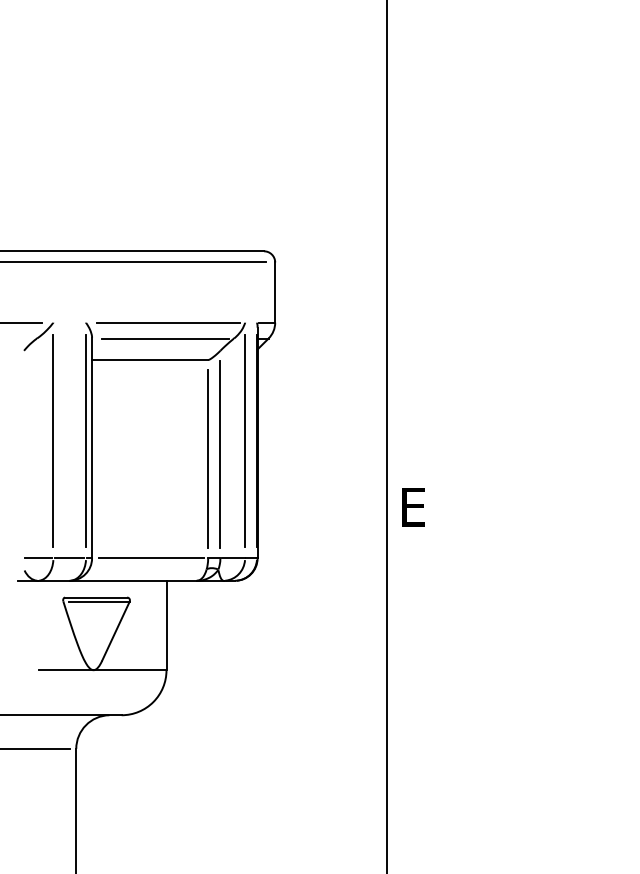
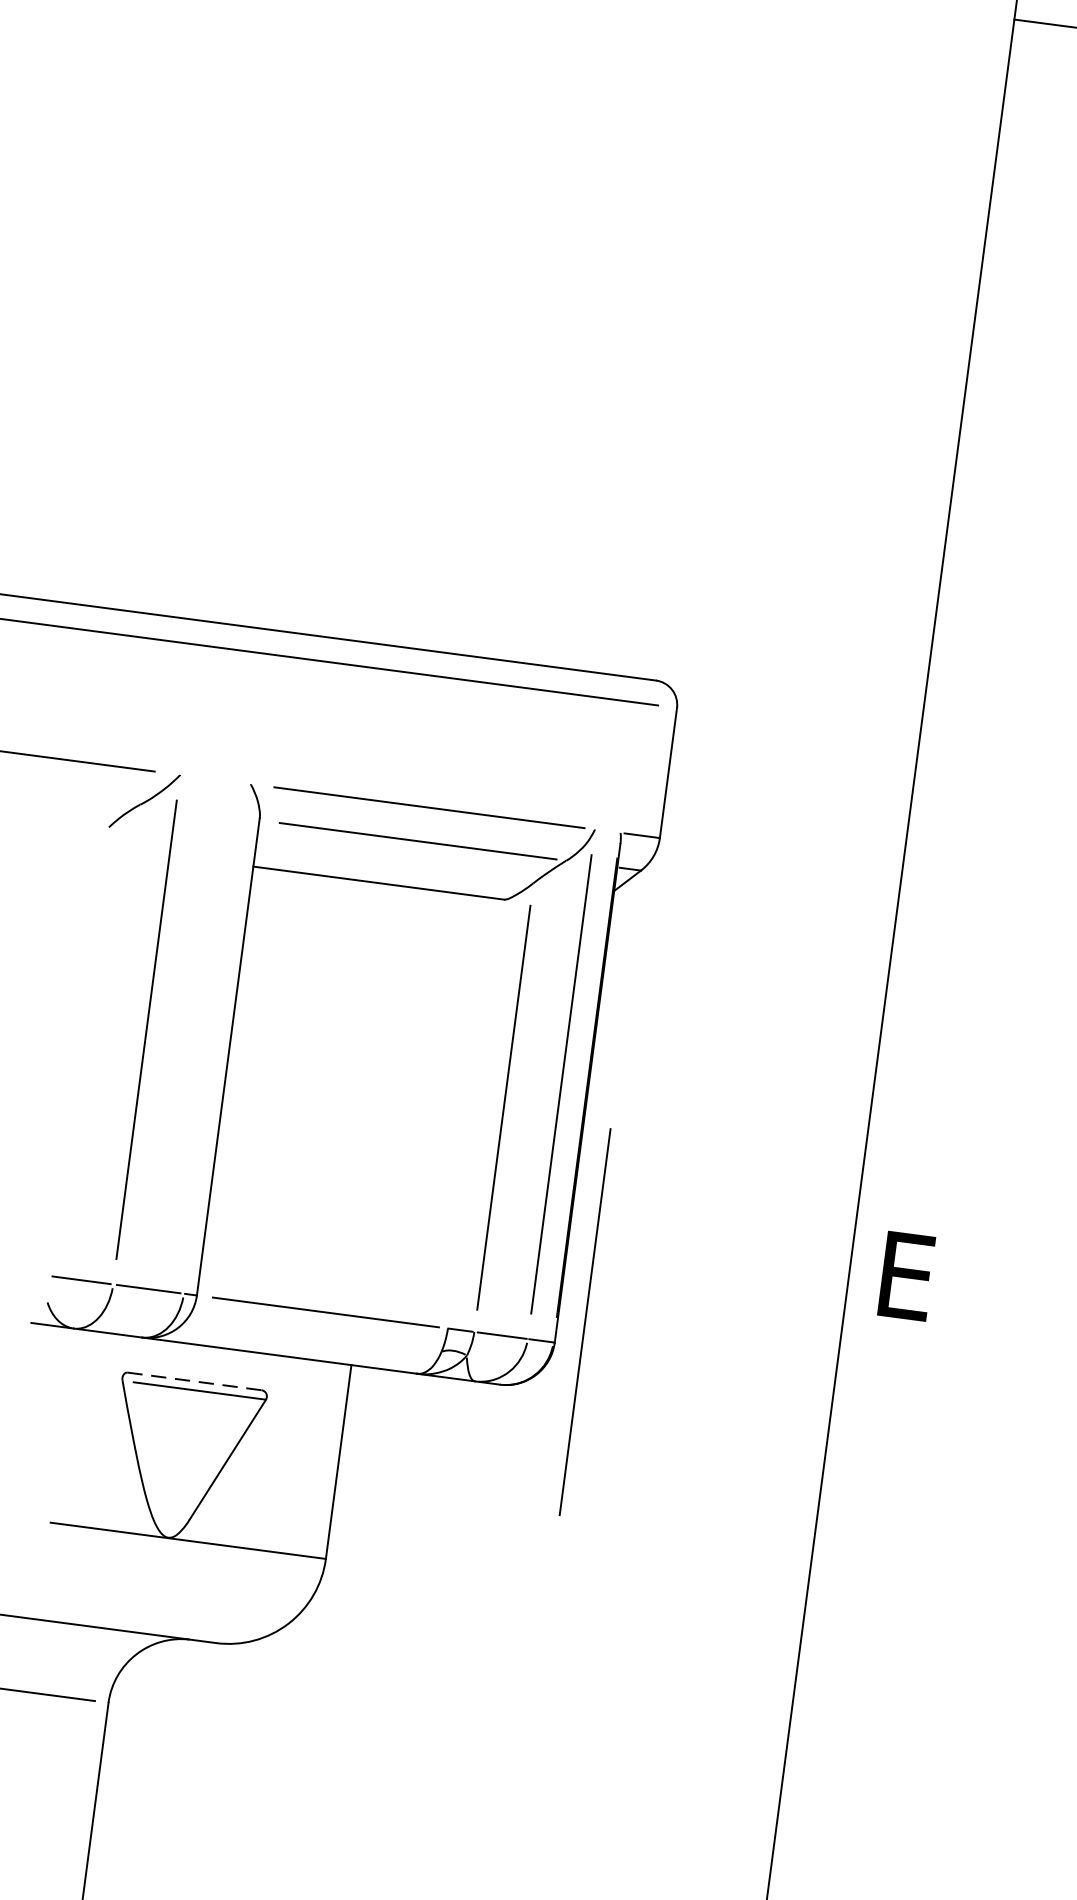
line: (86, 440) -> (218, 1039), removed
line: (207, 458) -> (583, 1320), moved
line: (96, 597) -> (195, 1381), solid -> dashed

